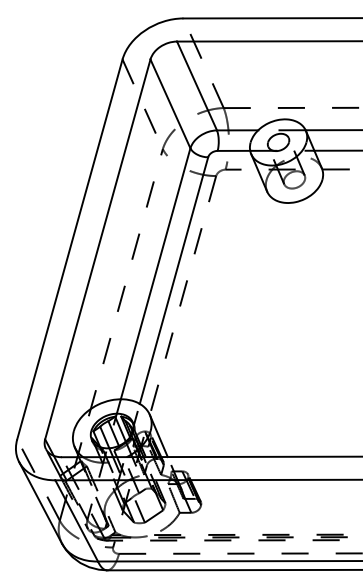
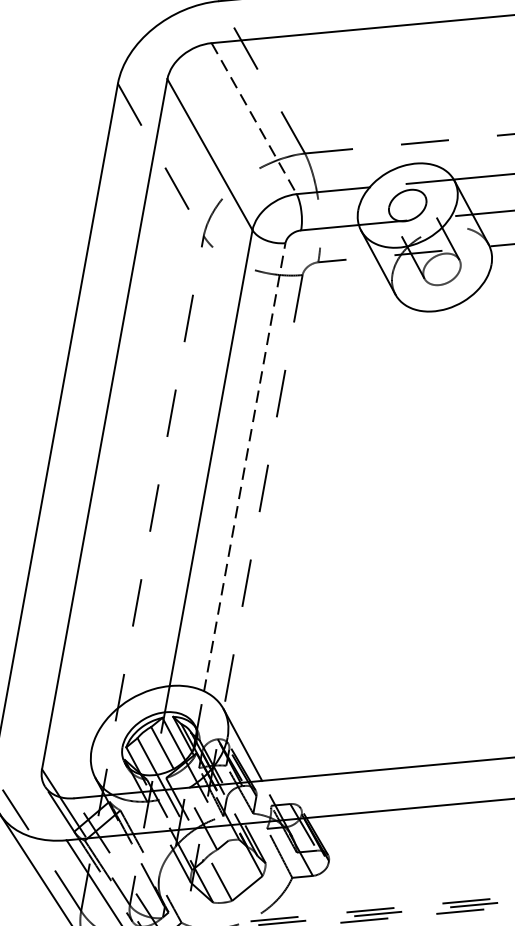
line: (197, 85) -> (254, 117), solid -> dashed
line: (174, 280) -> (245, 466), solid -> dashed

